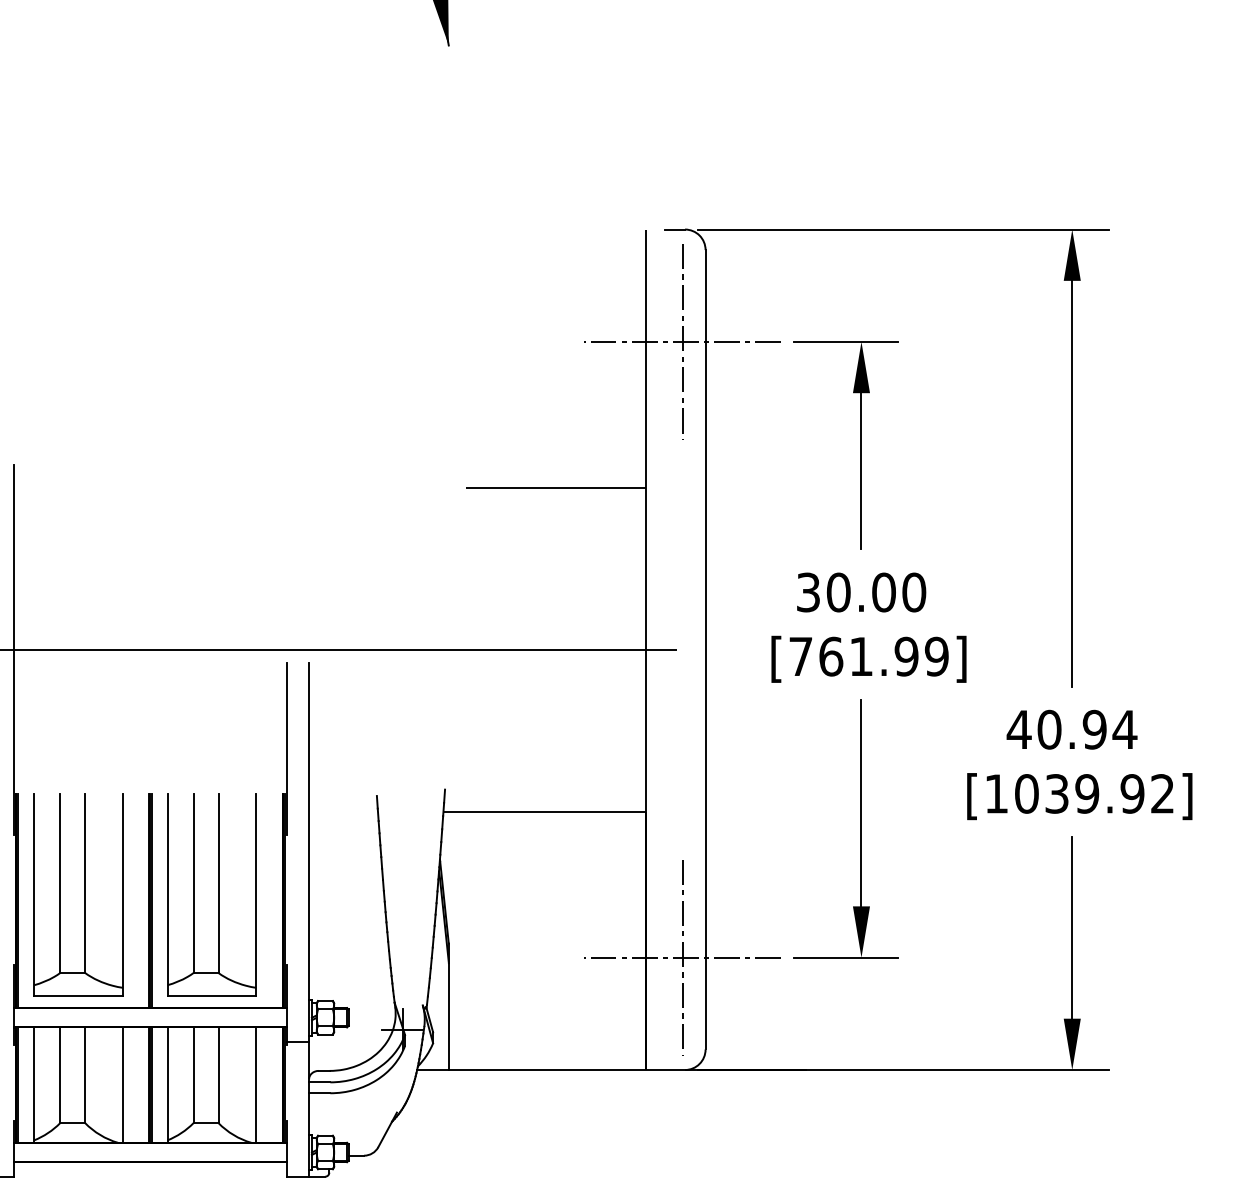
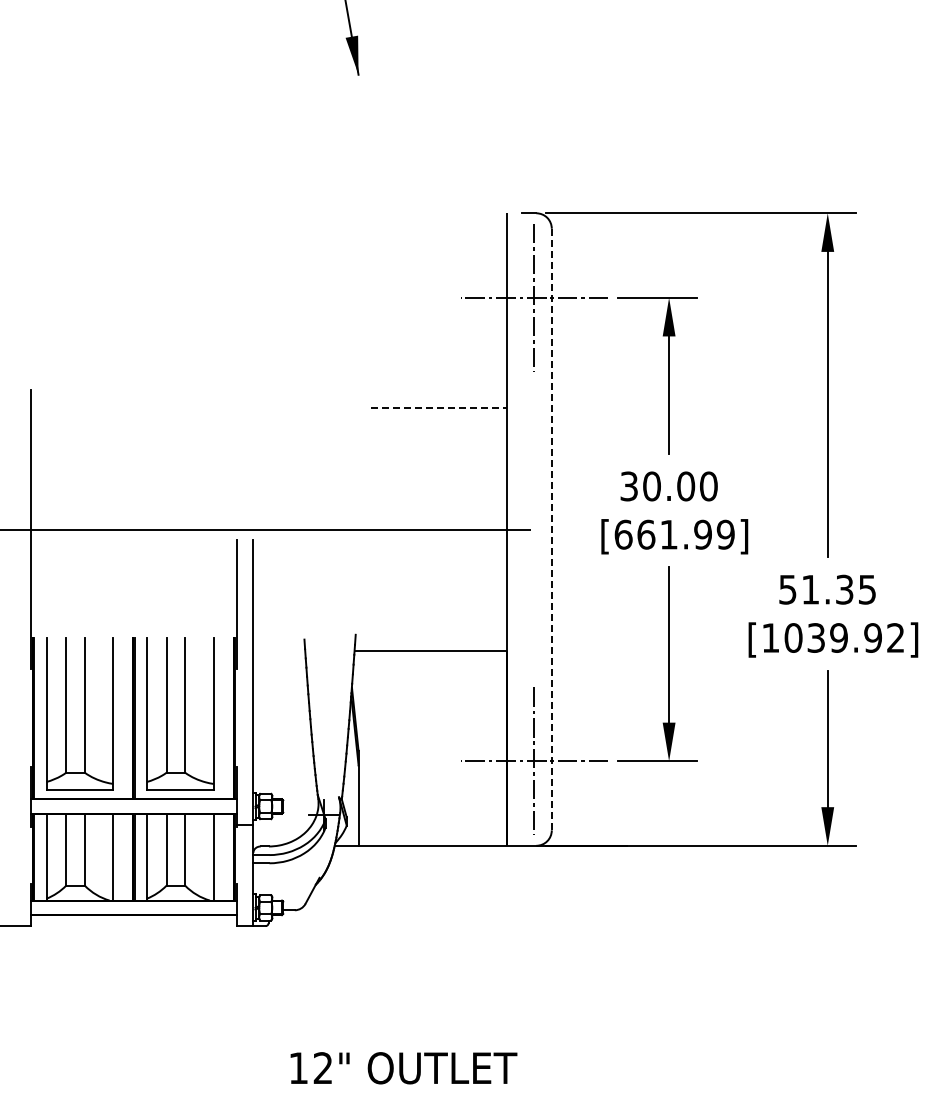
line: (556, 487) -> (439, 407), solid -> dashed
line: (705, 649) -> (551, 529), solid -> dashed
text: (800, 656) -> (623, 534), [761.99] -> [661.99]
text: (1071, 729) -> (827, 589), 40.94 -> 51.35

